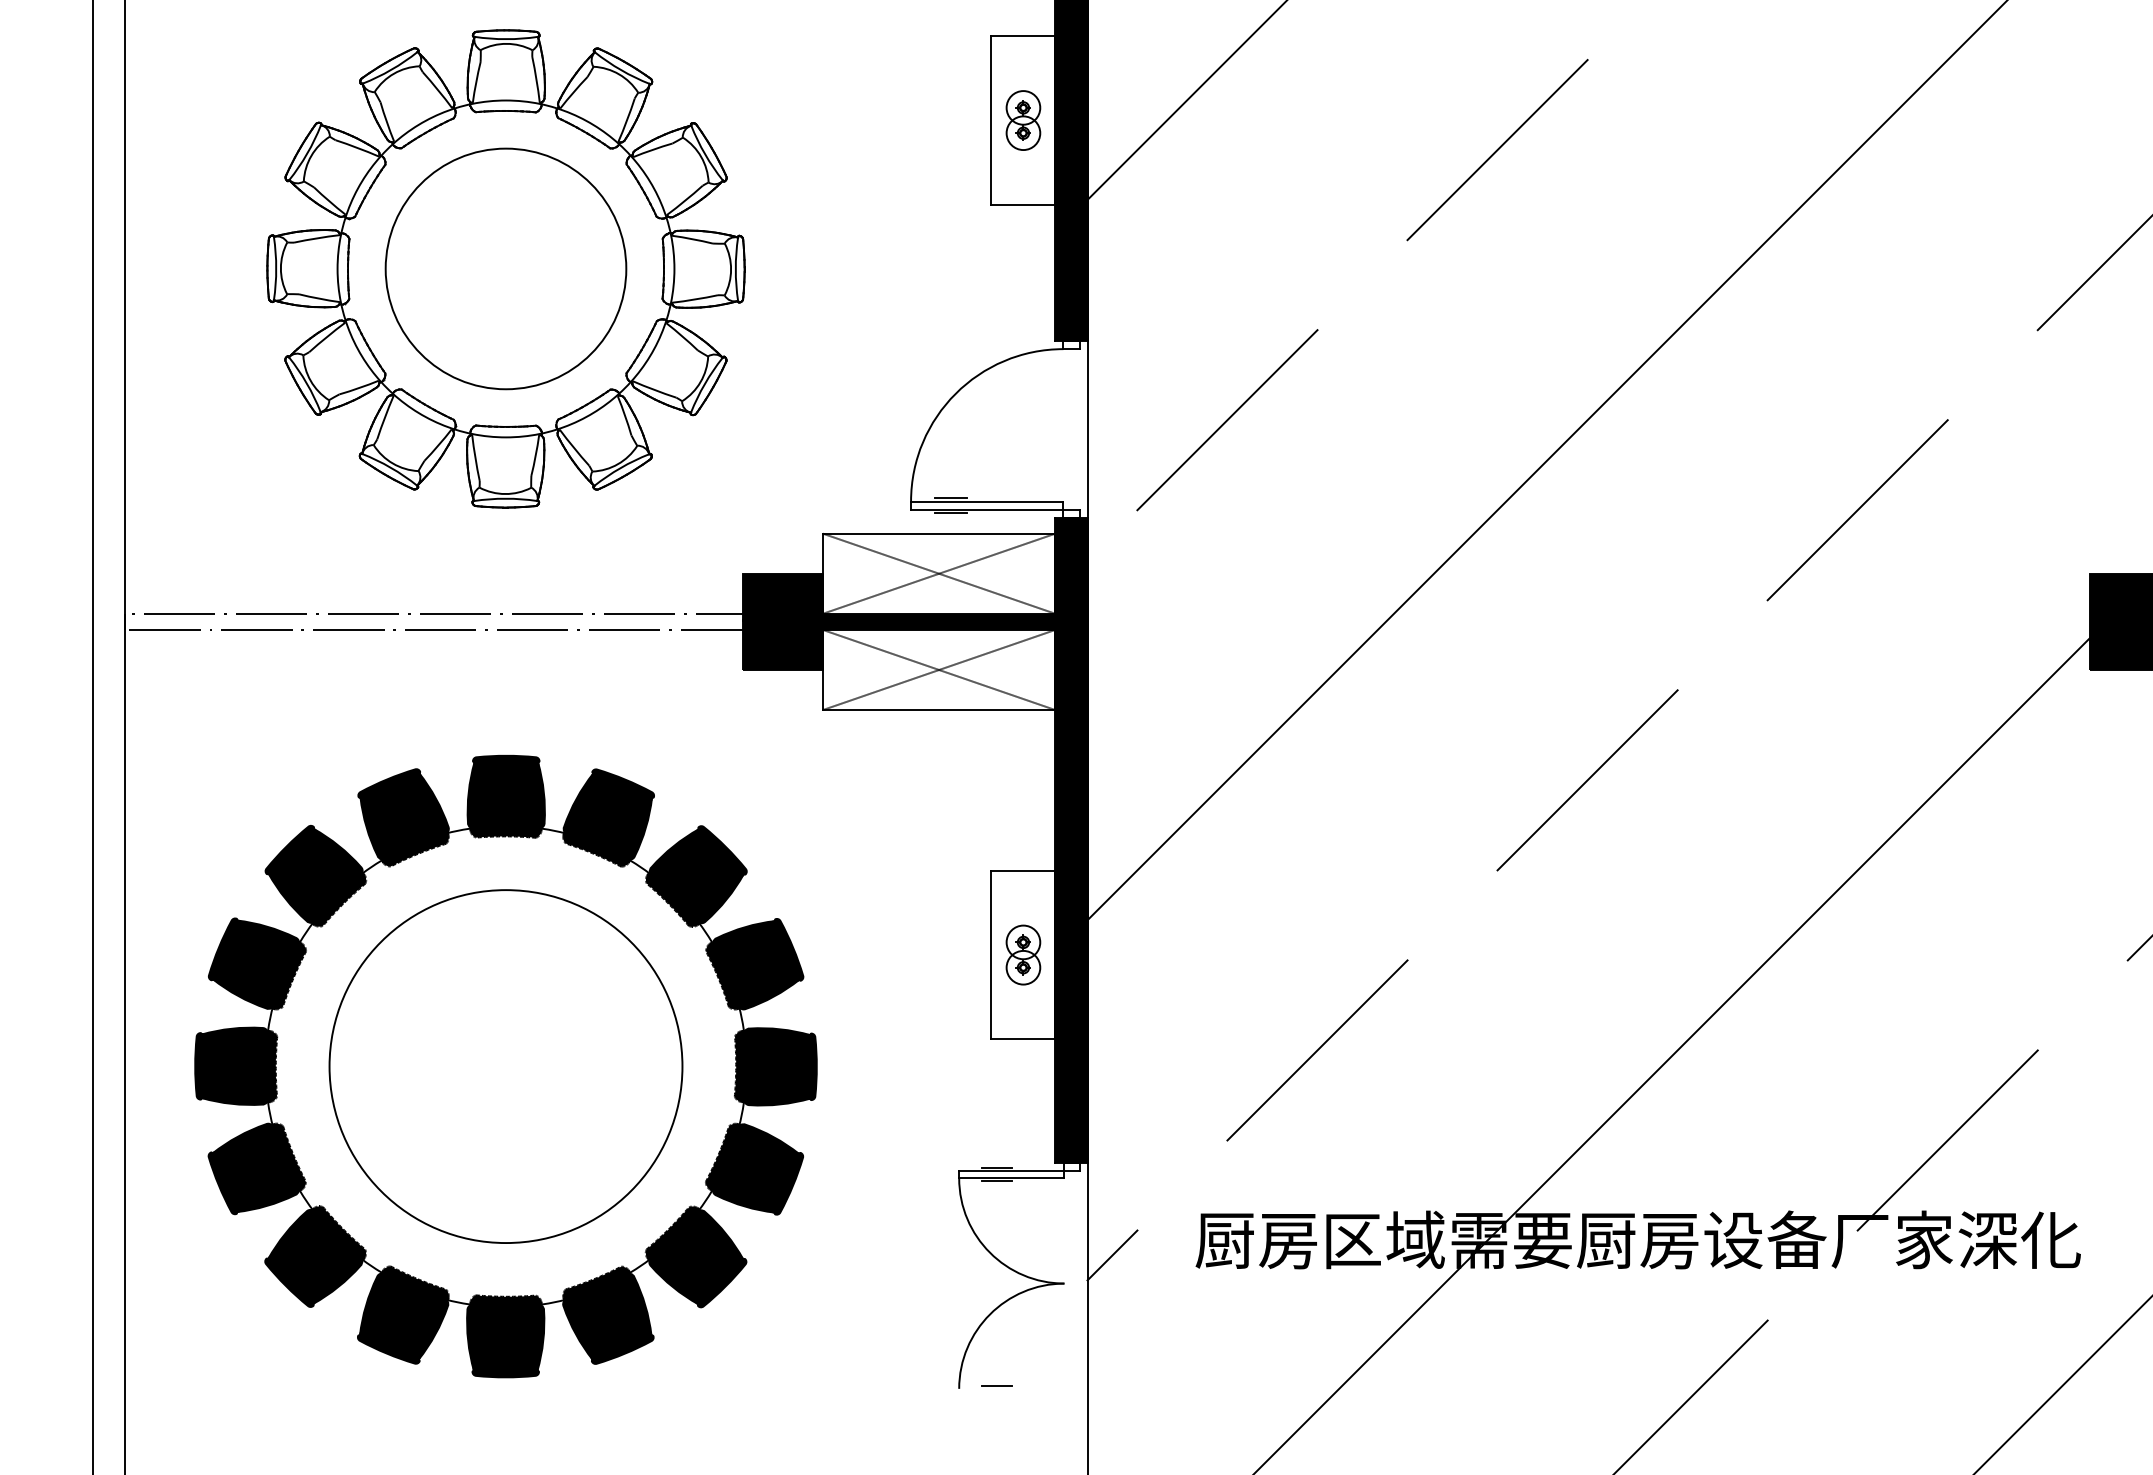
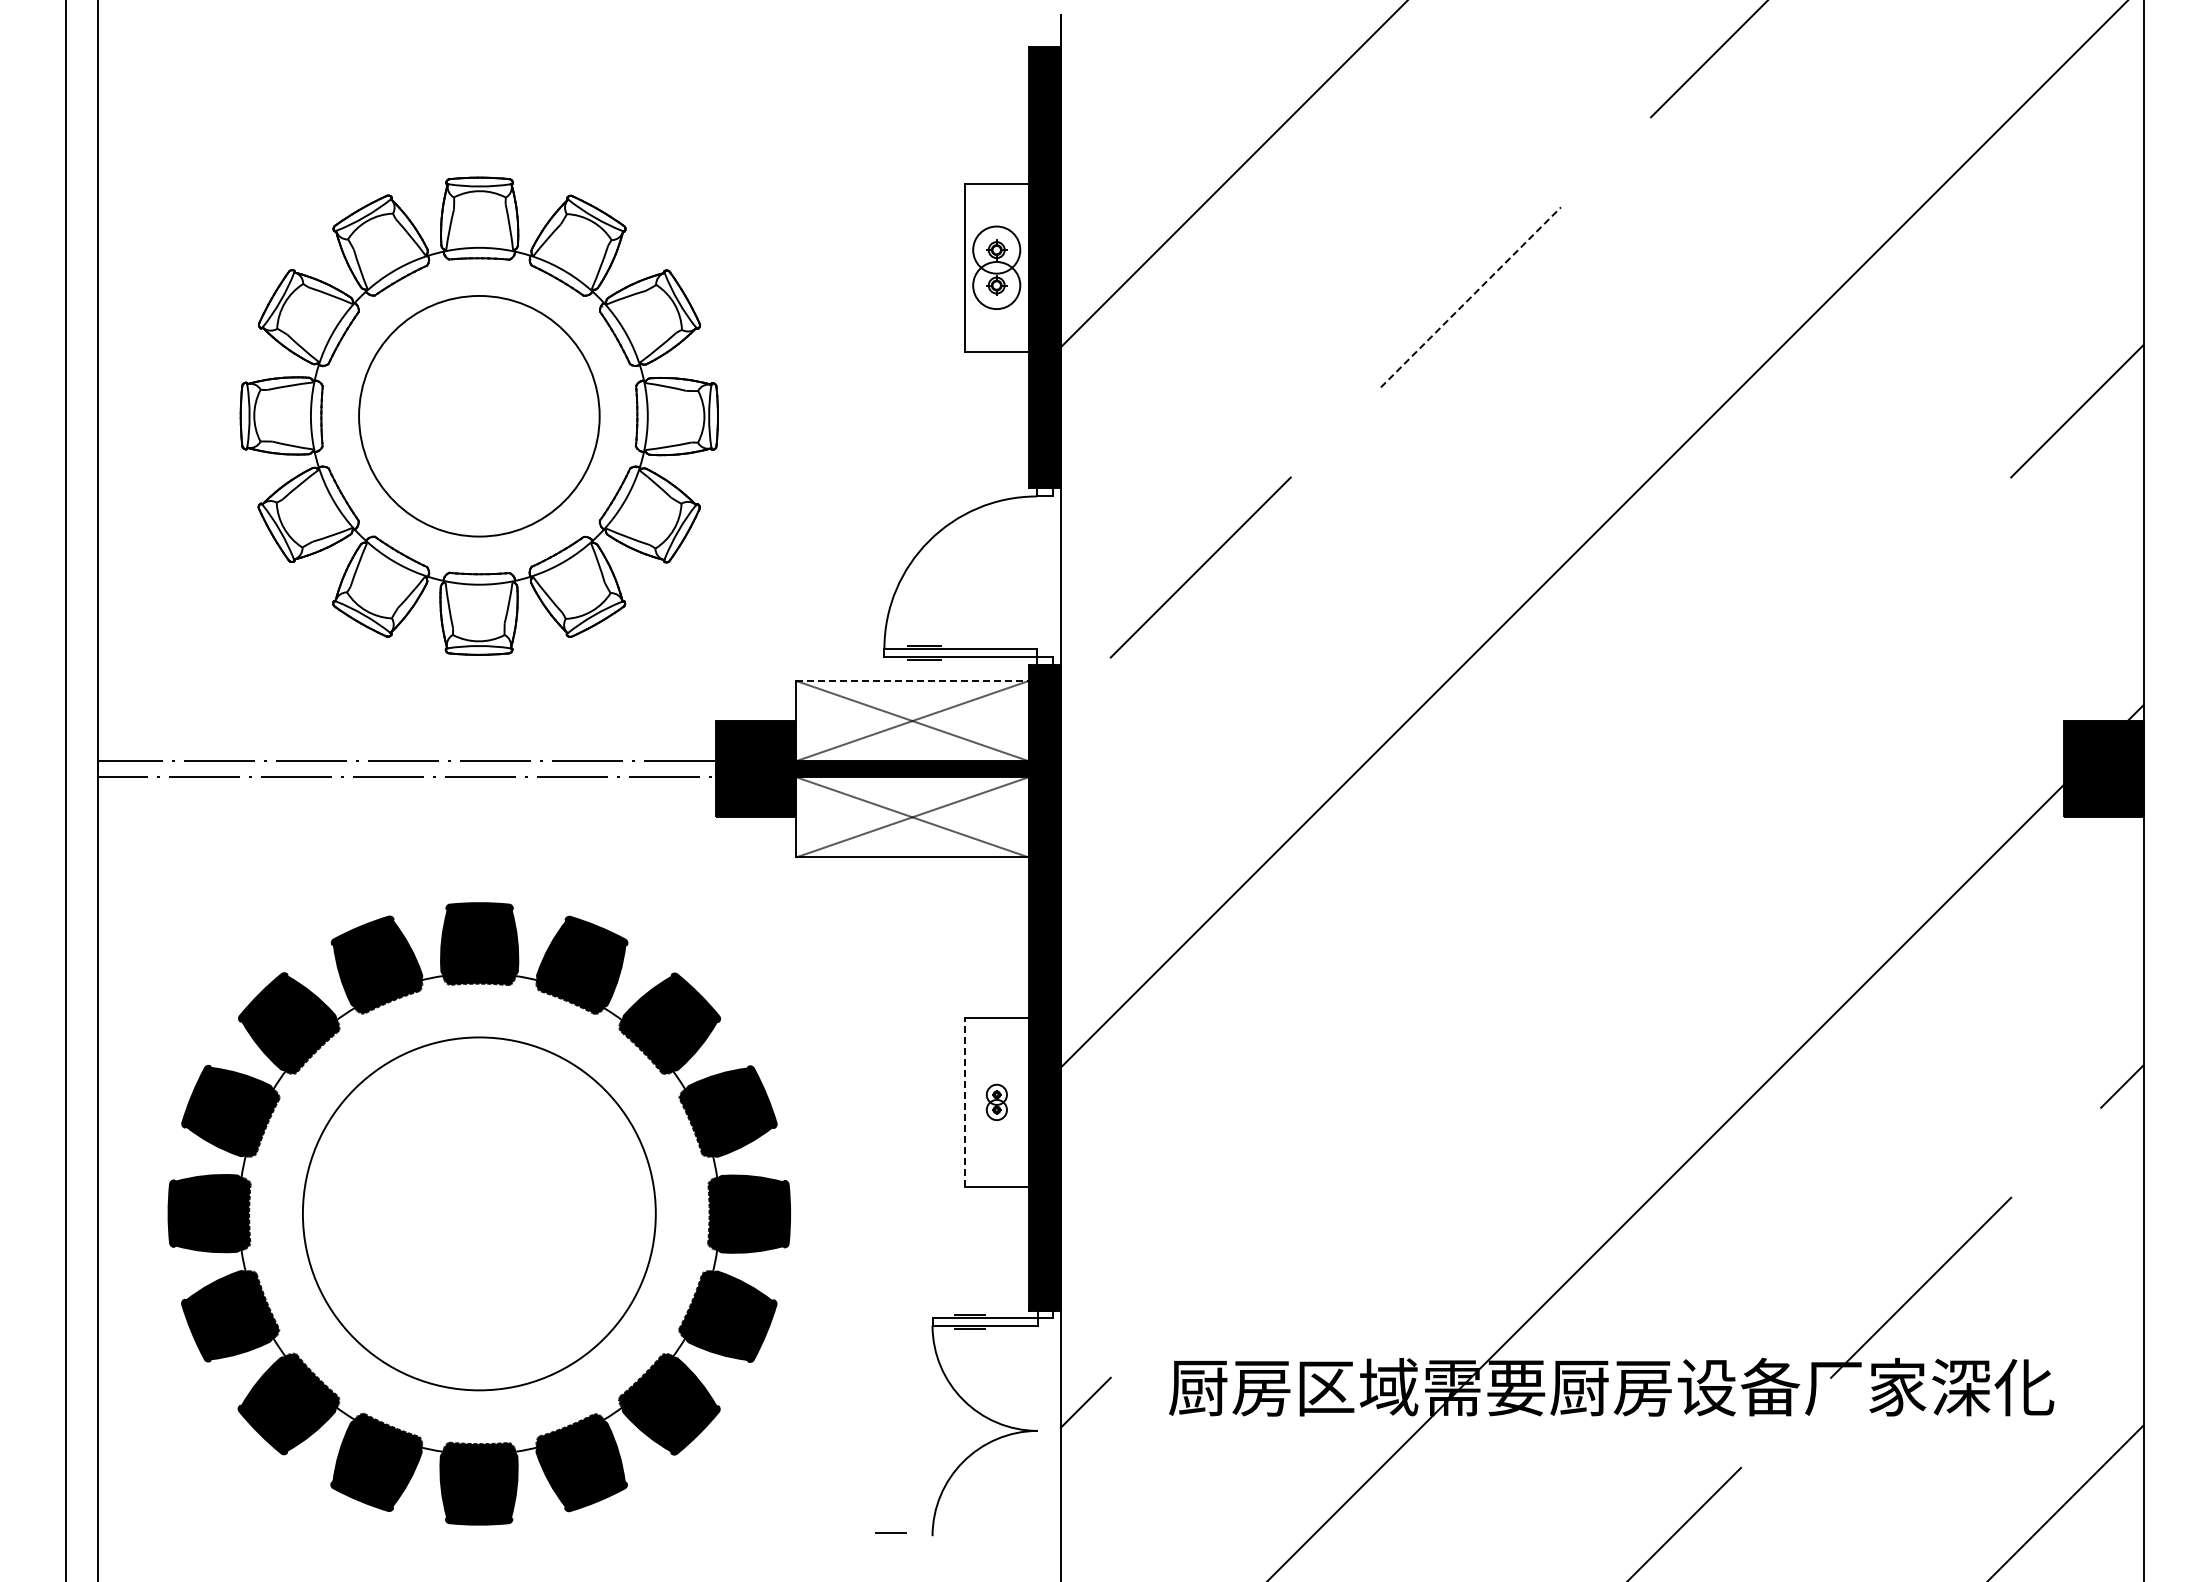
part: (1023, 120) -> (996, 267), size x1.4
line: (1498, 150) -> (1471, 297), solid -> dashed
line: (1858, 510) -> (1831, 657), removed
line: (940, 533) -> (913, 680), solid -> dashed
line: (1587, 780) -> (1560, 927), removed
line: (991, 954) -> (964, 1101), solid -> dashed
part: (1023, 955) -> (996, 1102), size x0.6
line: (1317, 1050) -> (1290, 1197), removed
line: (996, 1385) -> (890, 1532), moved

